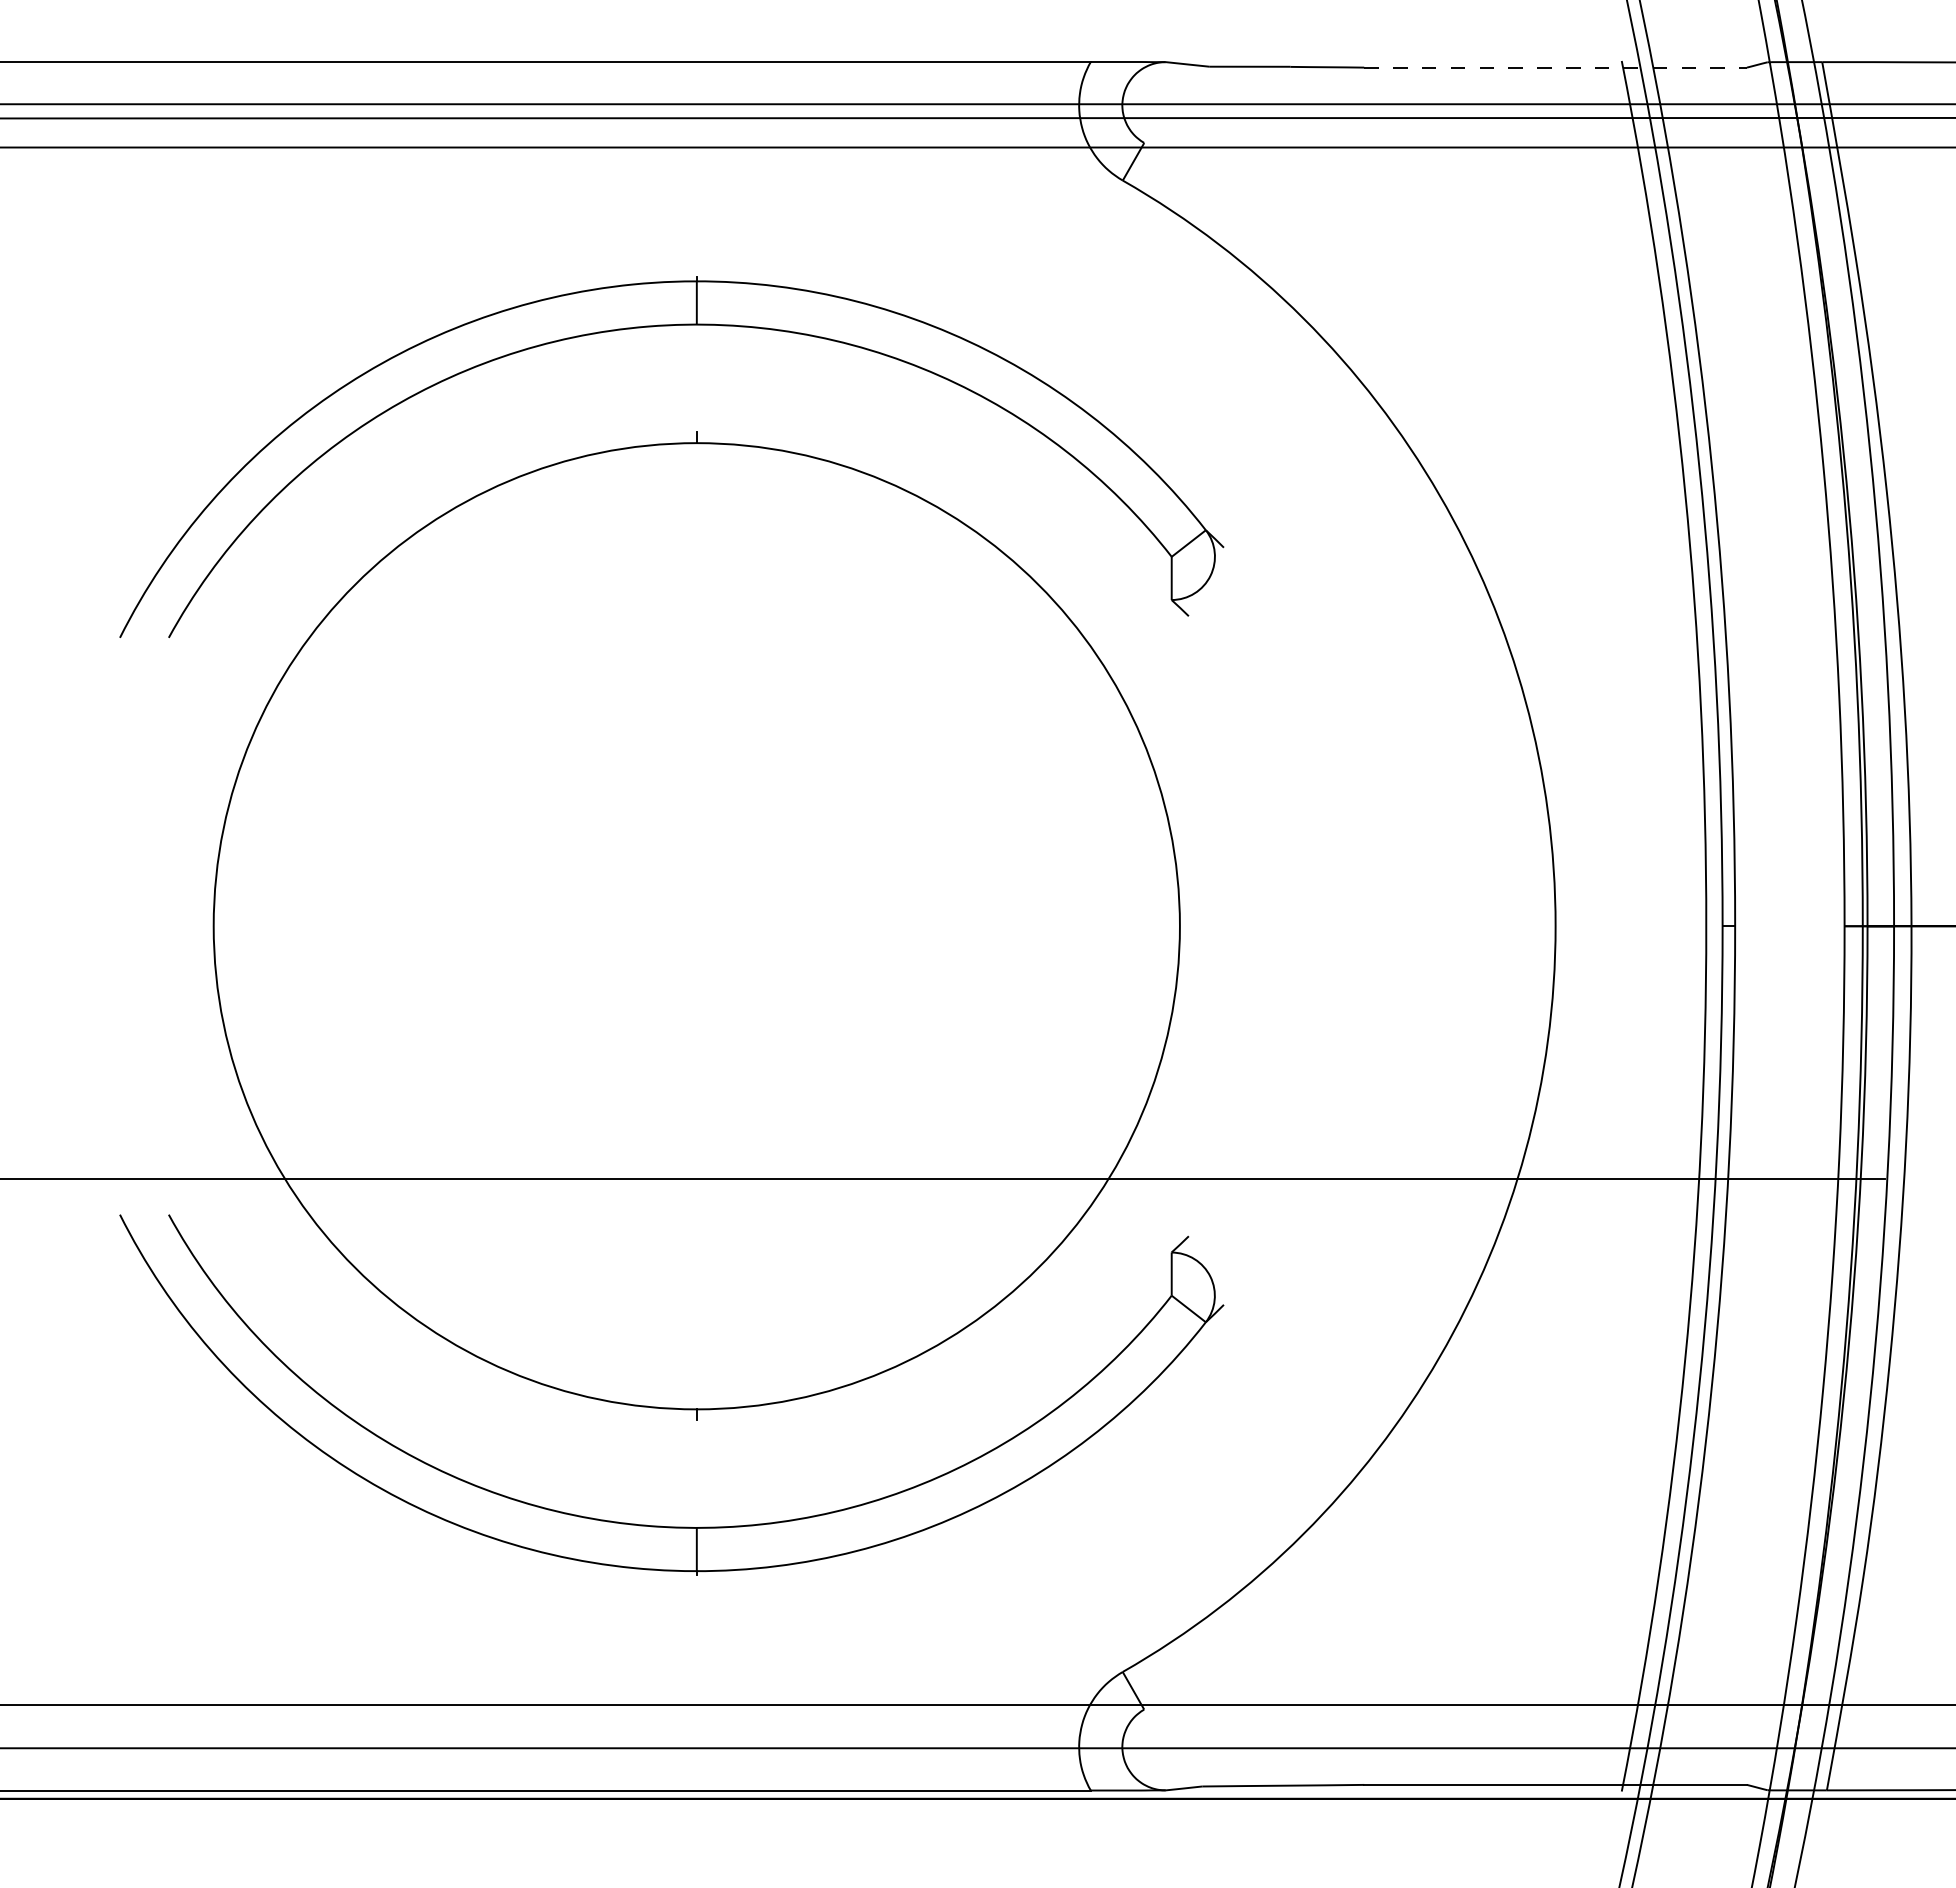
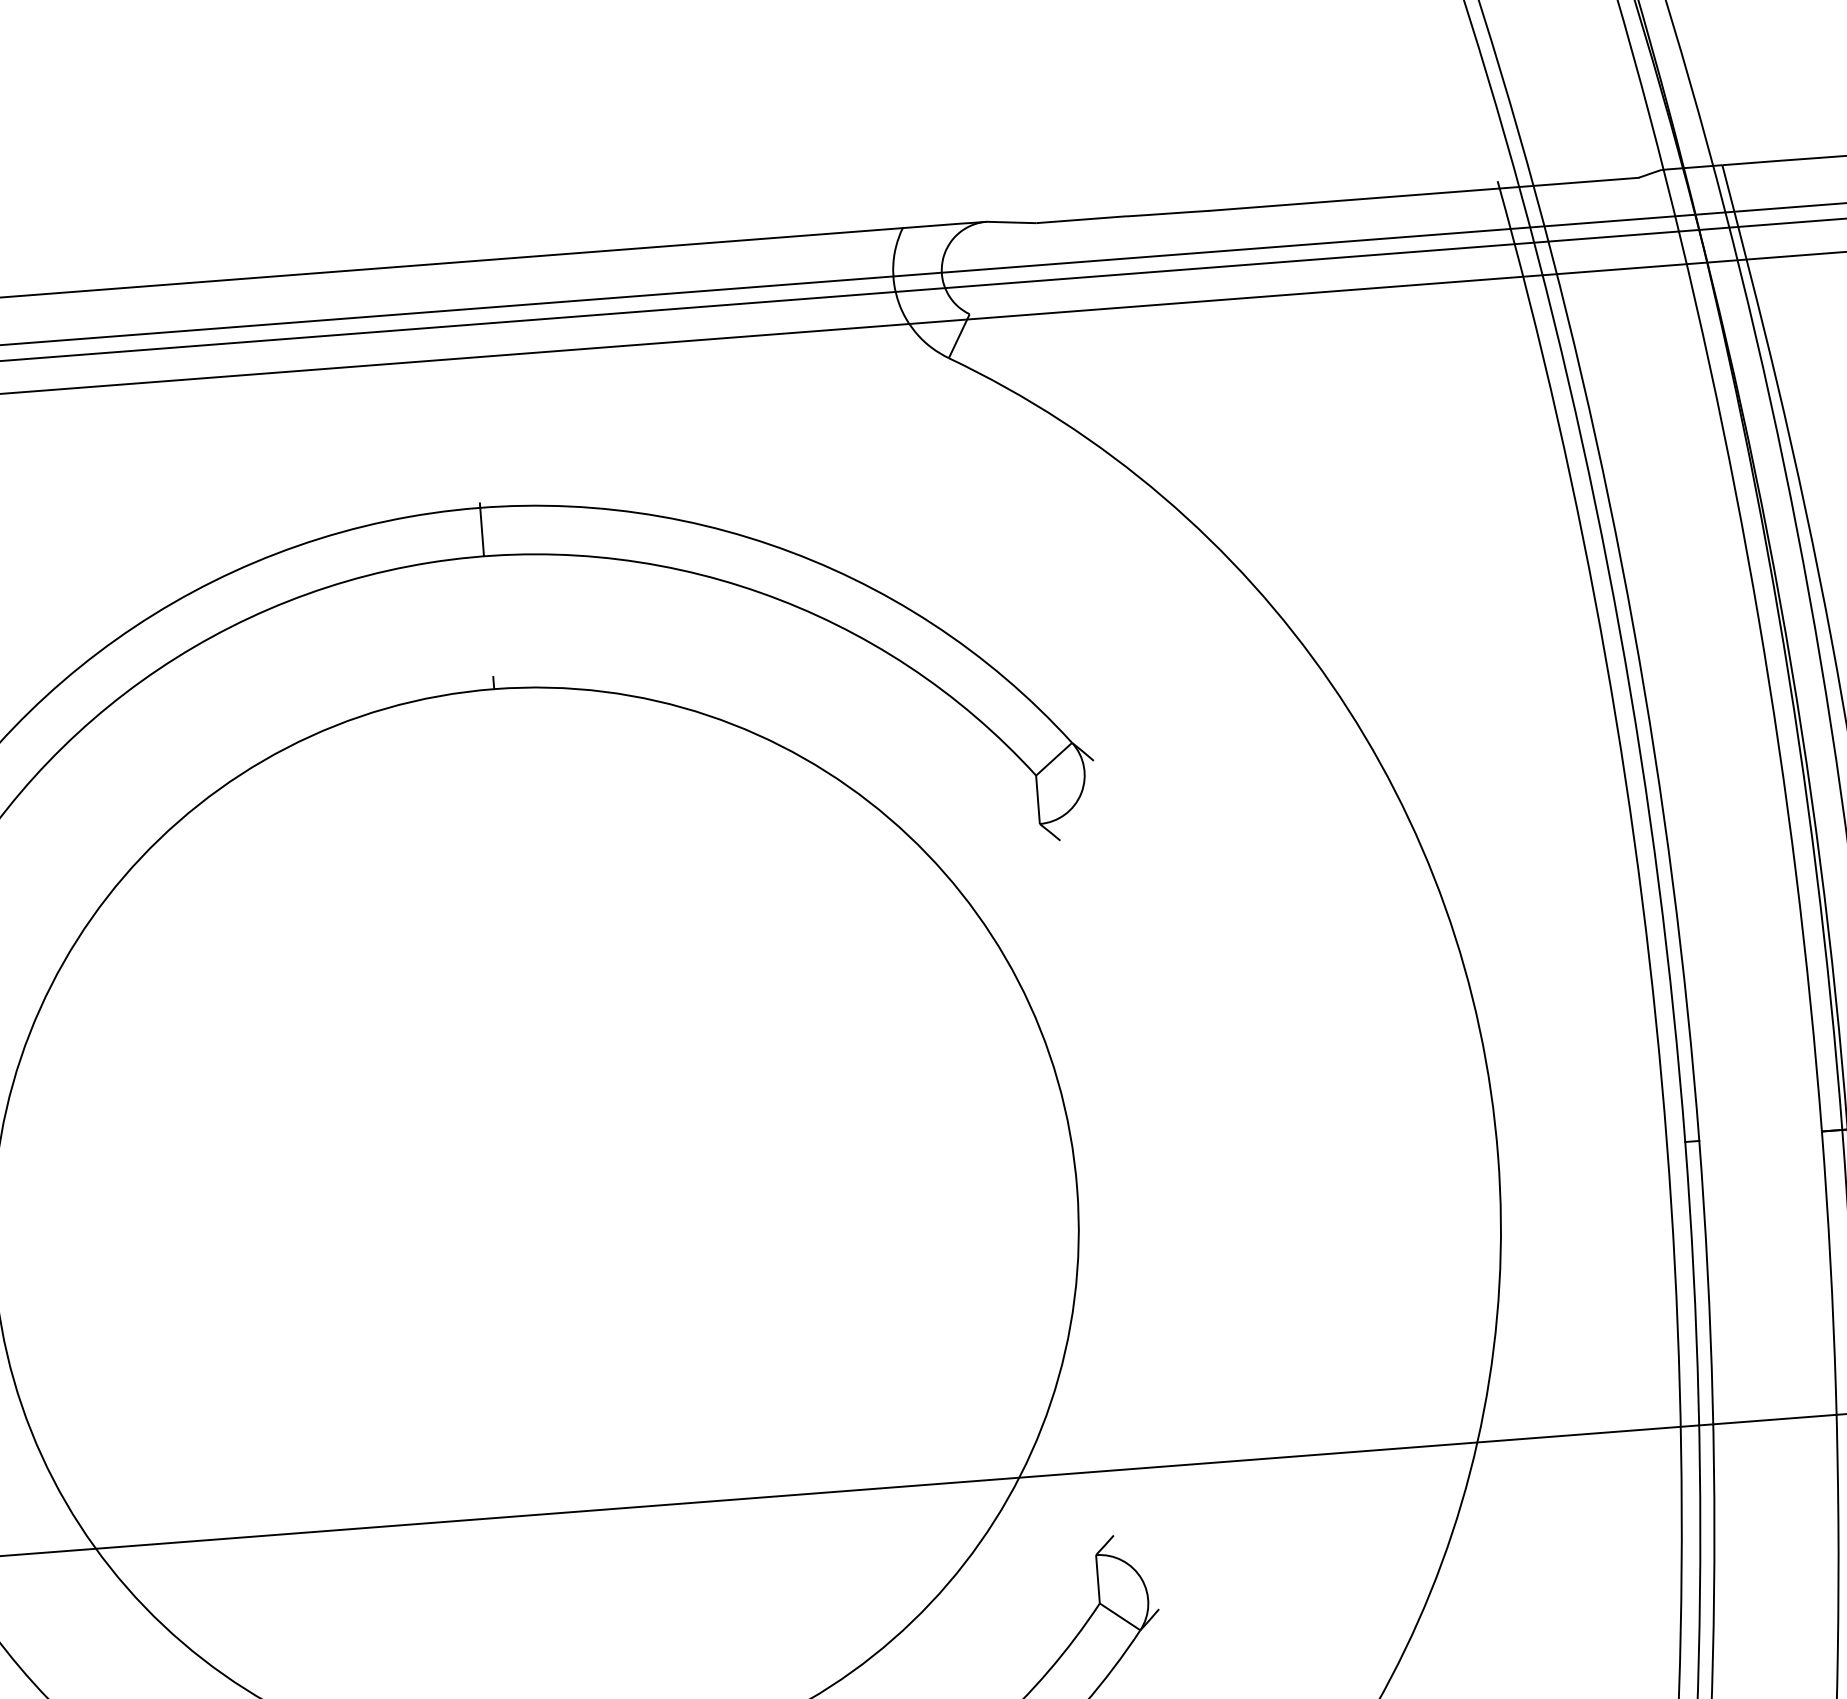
line: (1556, 67) -> (1425, 194), dashed -> solid

